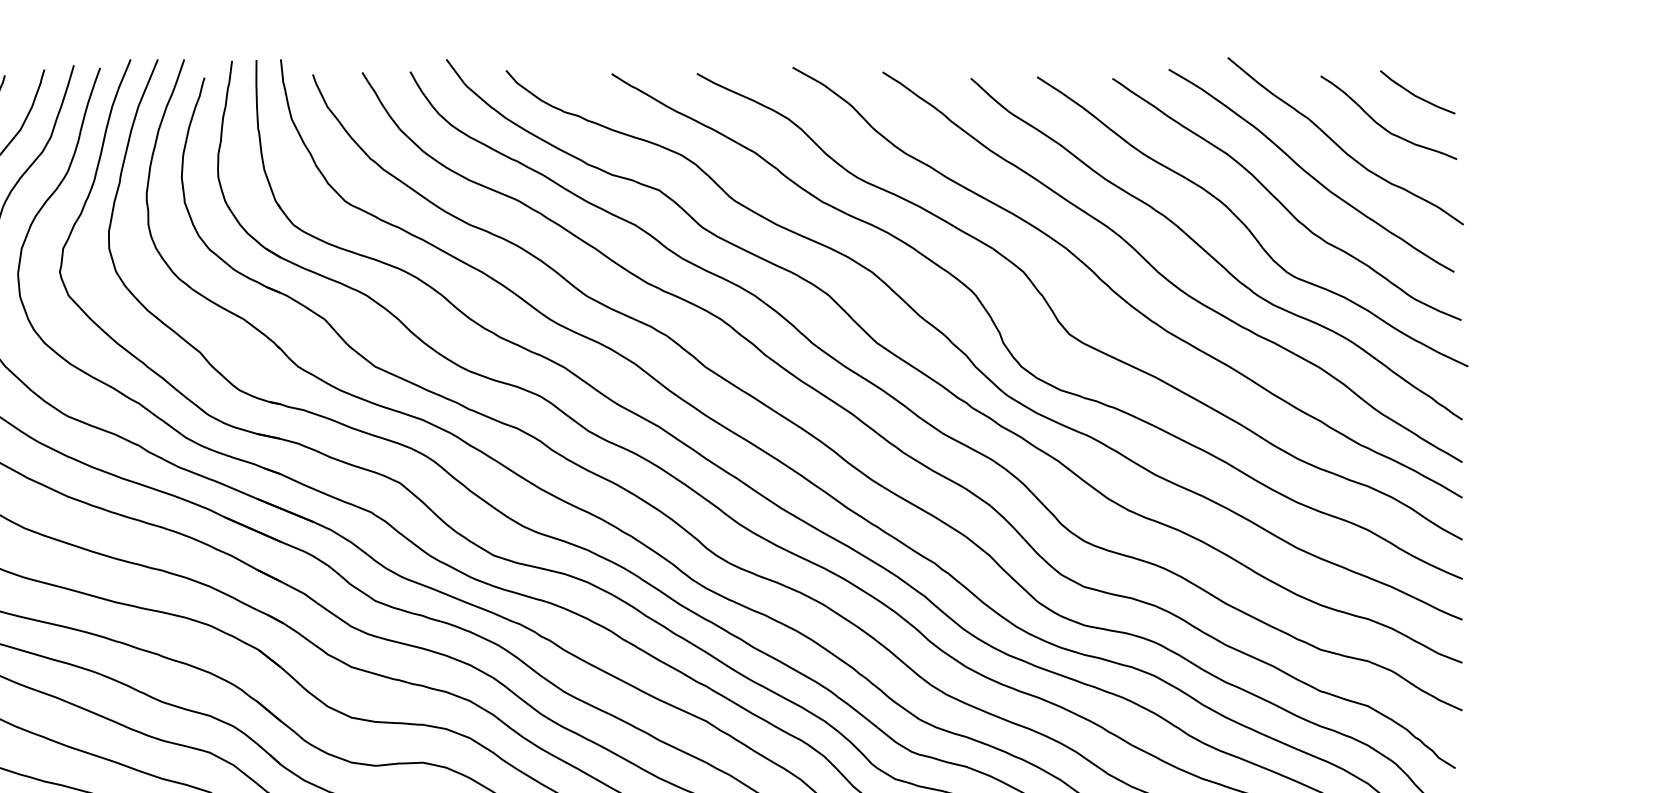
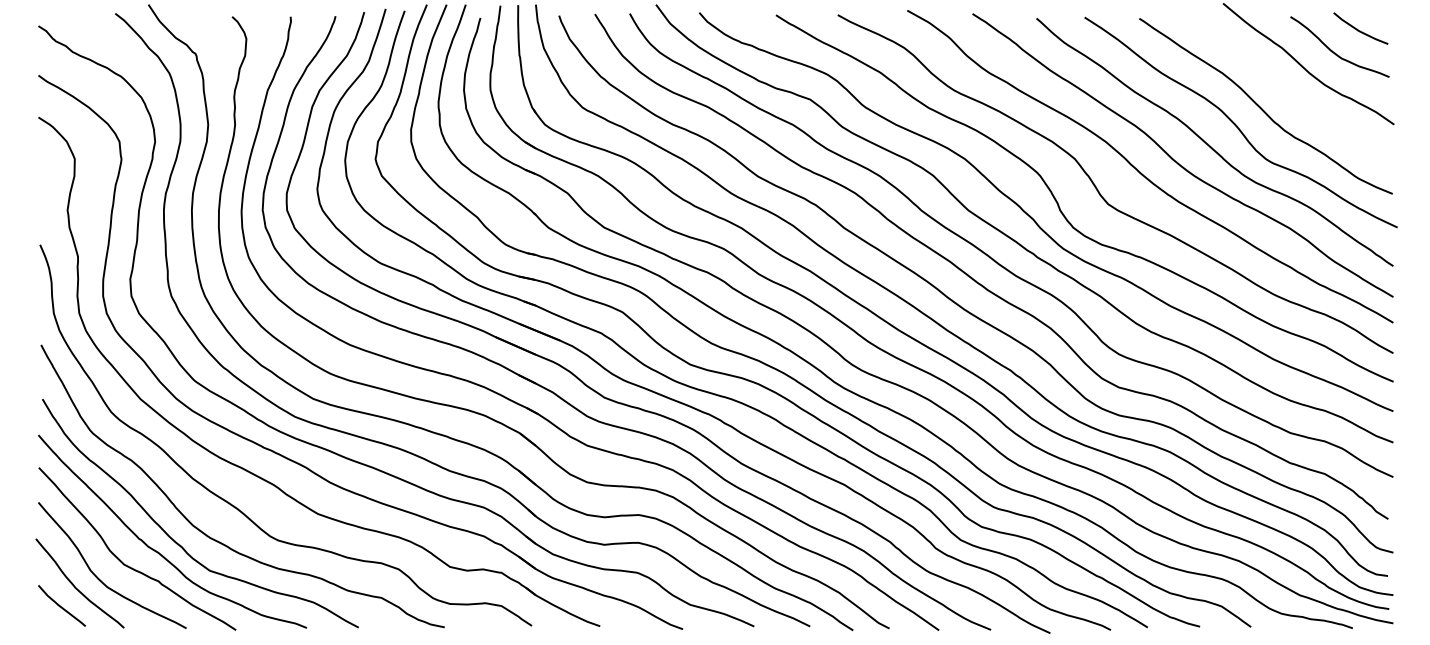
curve: (1308, 172) -> (1281, 86), removed

